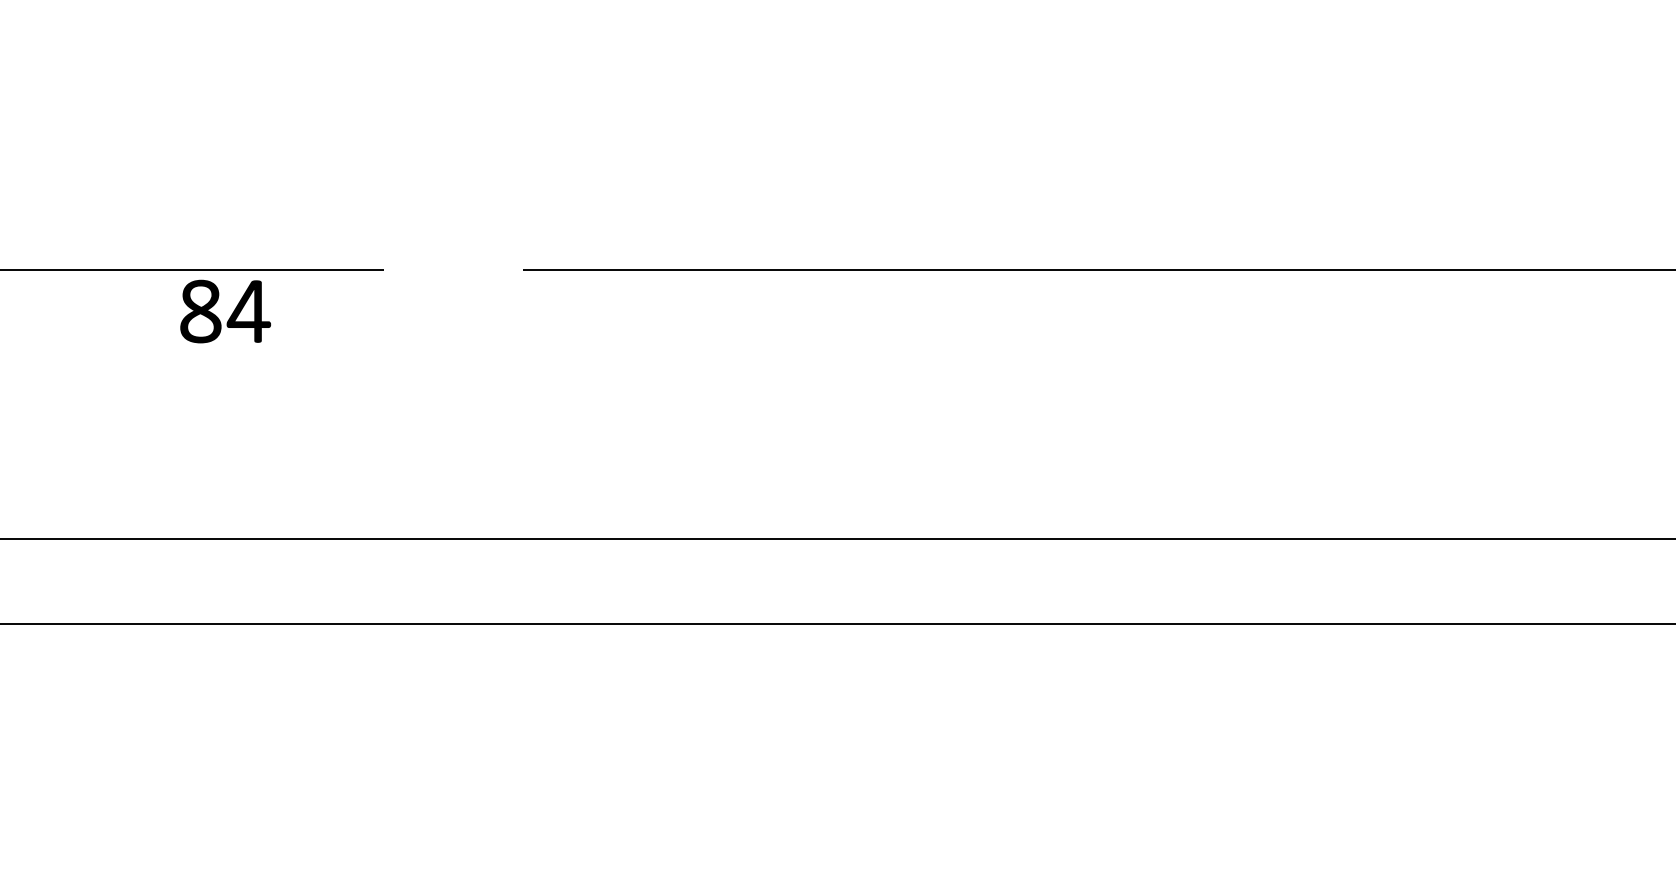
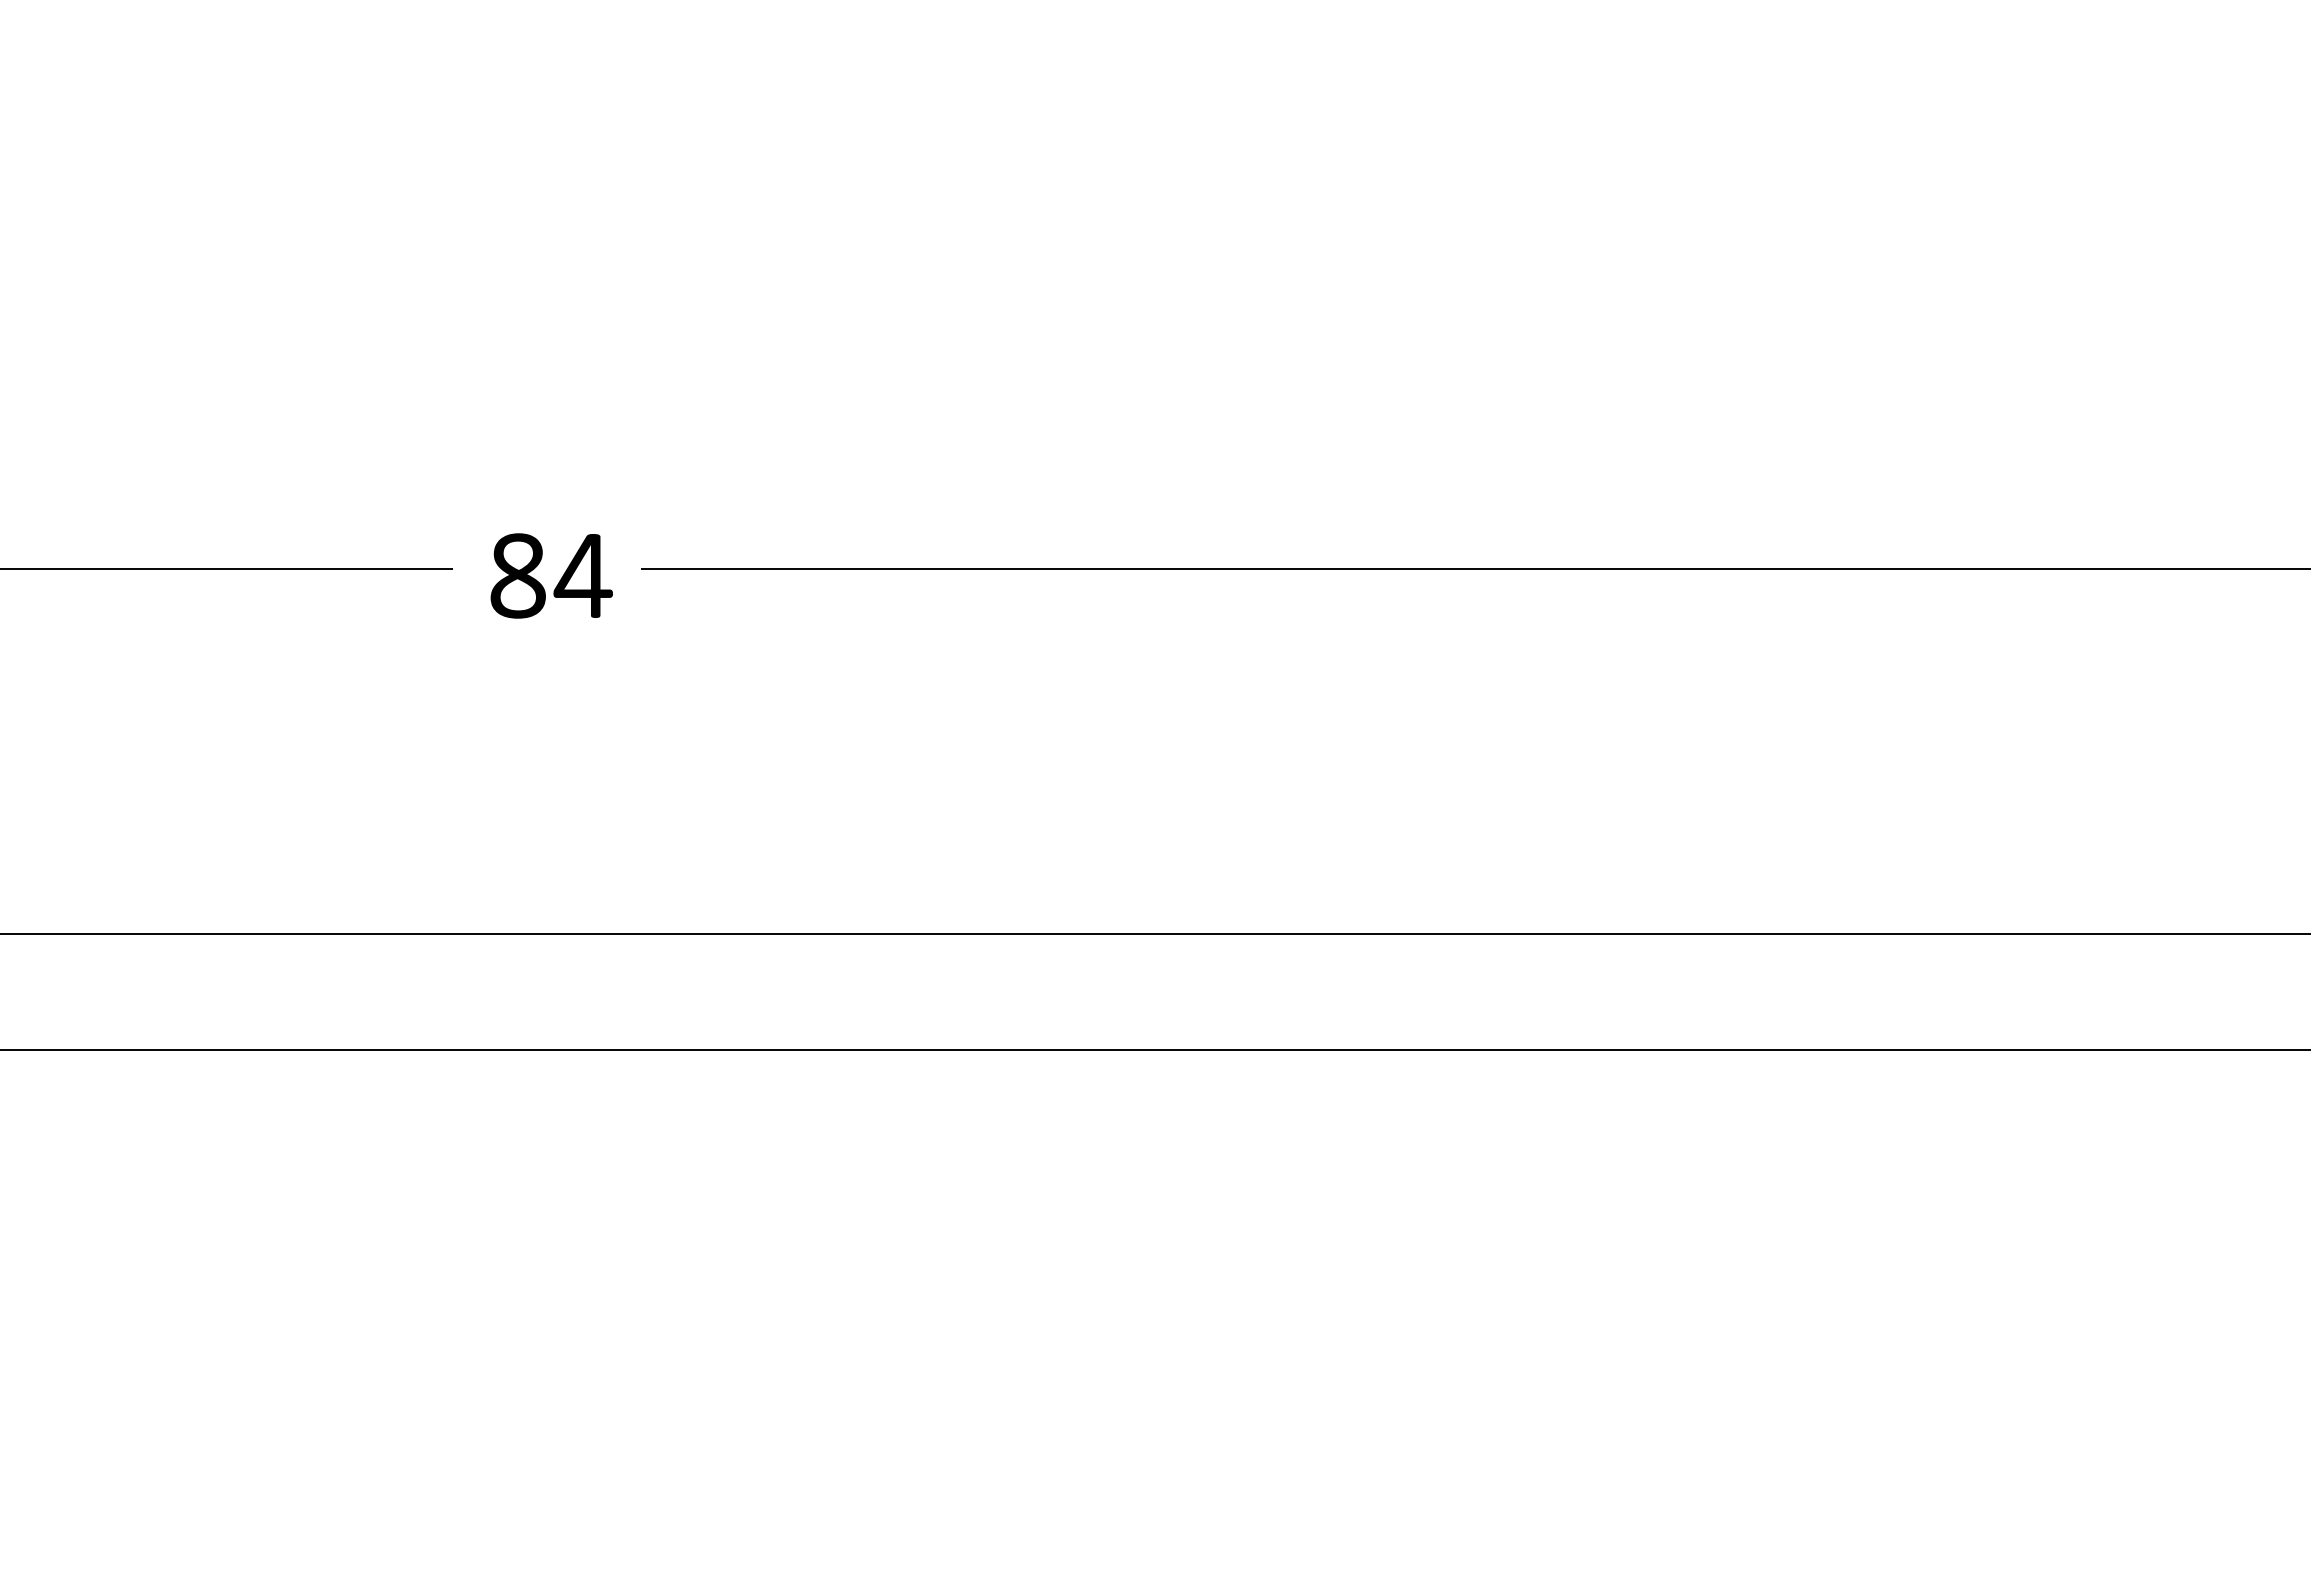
part: (231, 314) -> (559, 580), moved

